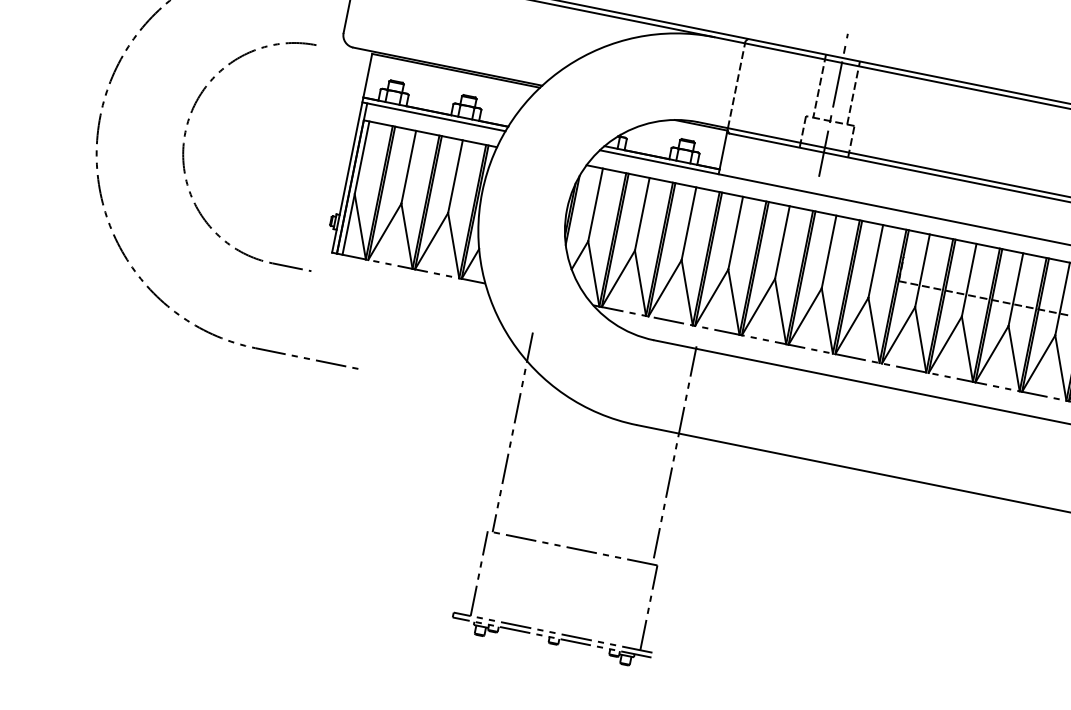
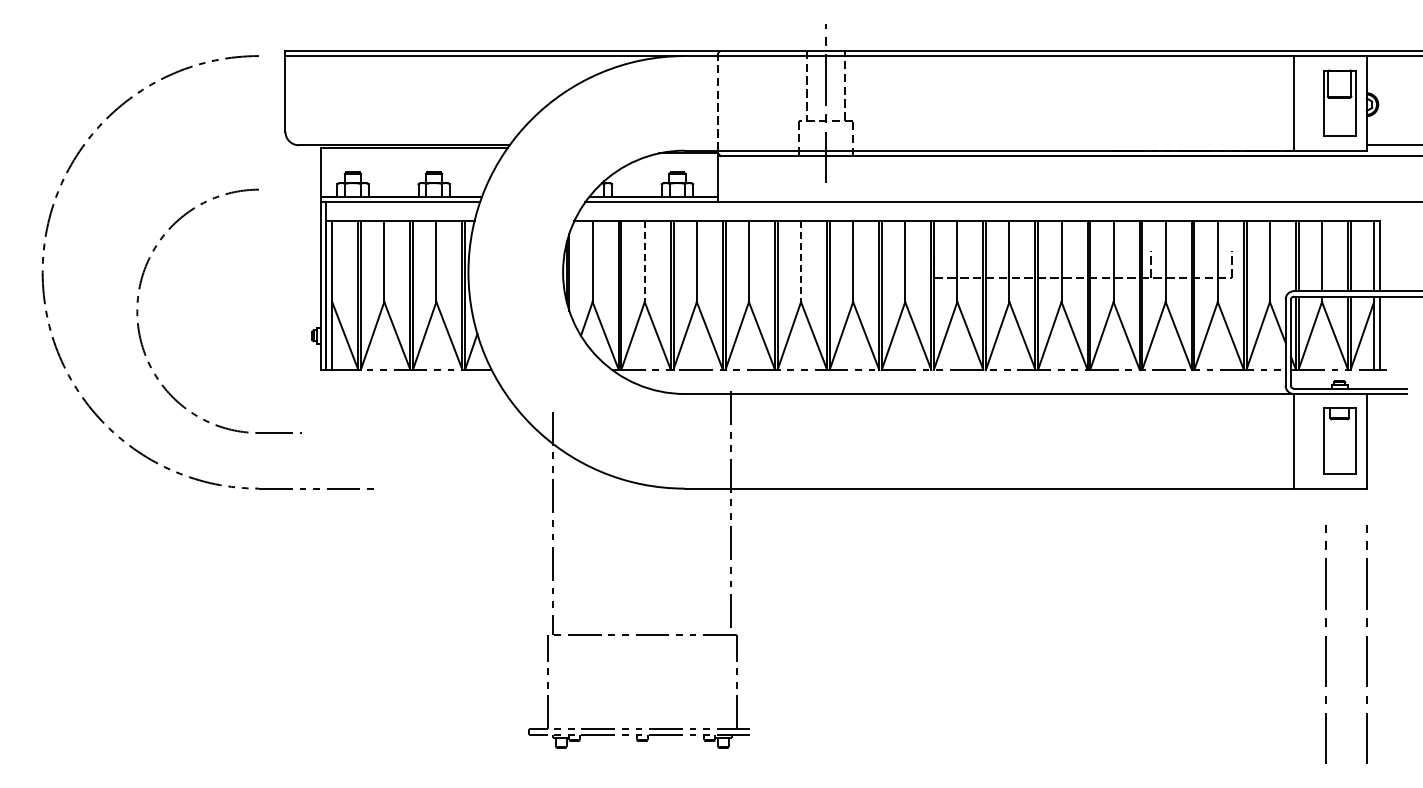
part: (186, 131) -> (138, 310), moved
line: (642, 214) -> (644, 261), solid -> dashed
line: (782, 242) -> (801, 261), solid -> dashed

